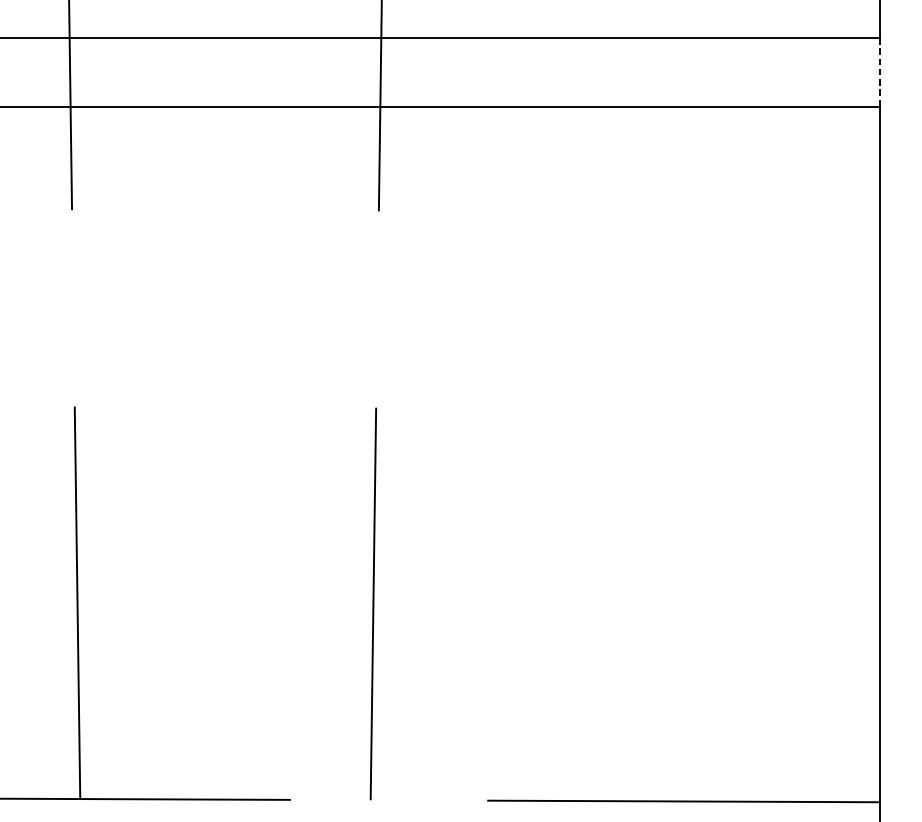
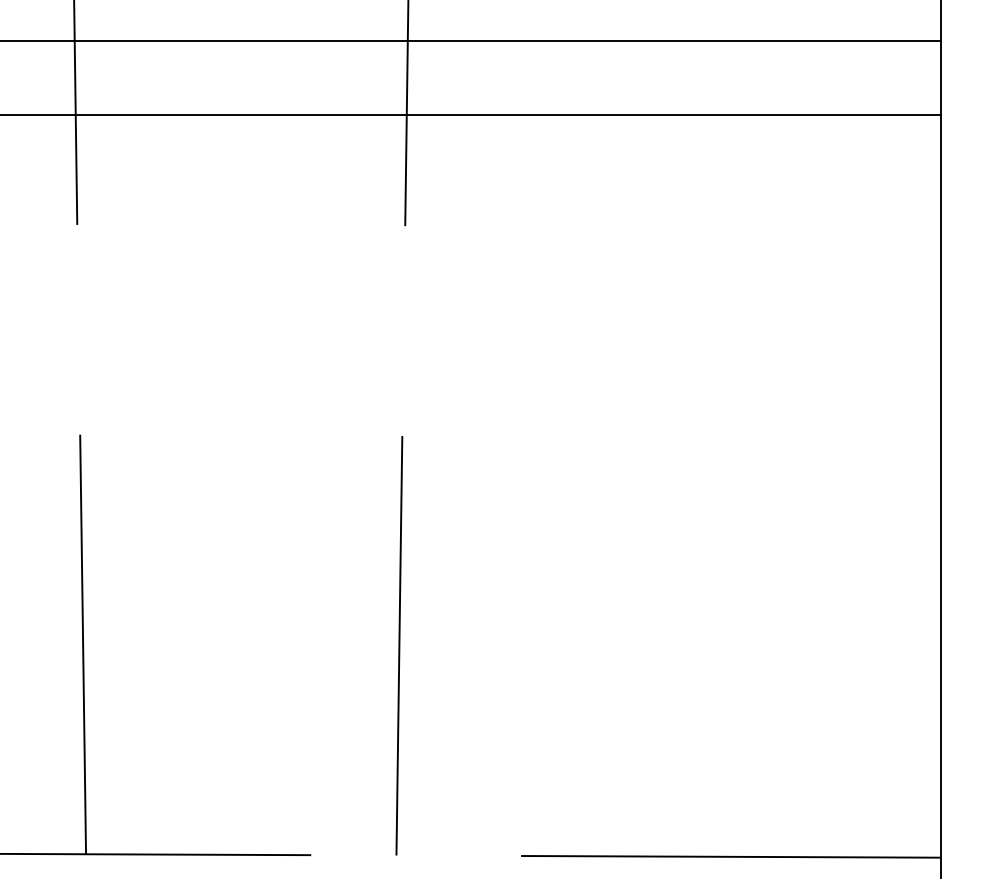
line: (879, 72) -> (940, 77), dashed -> solid

